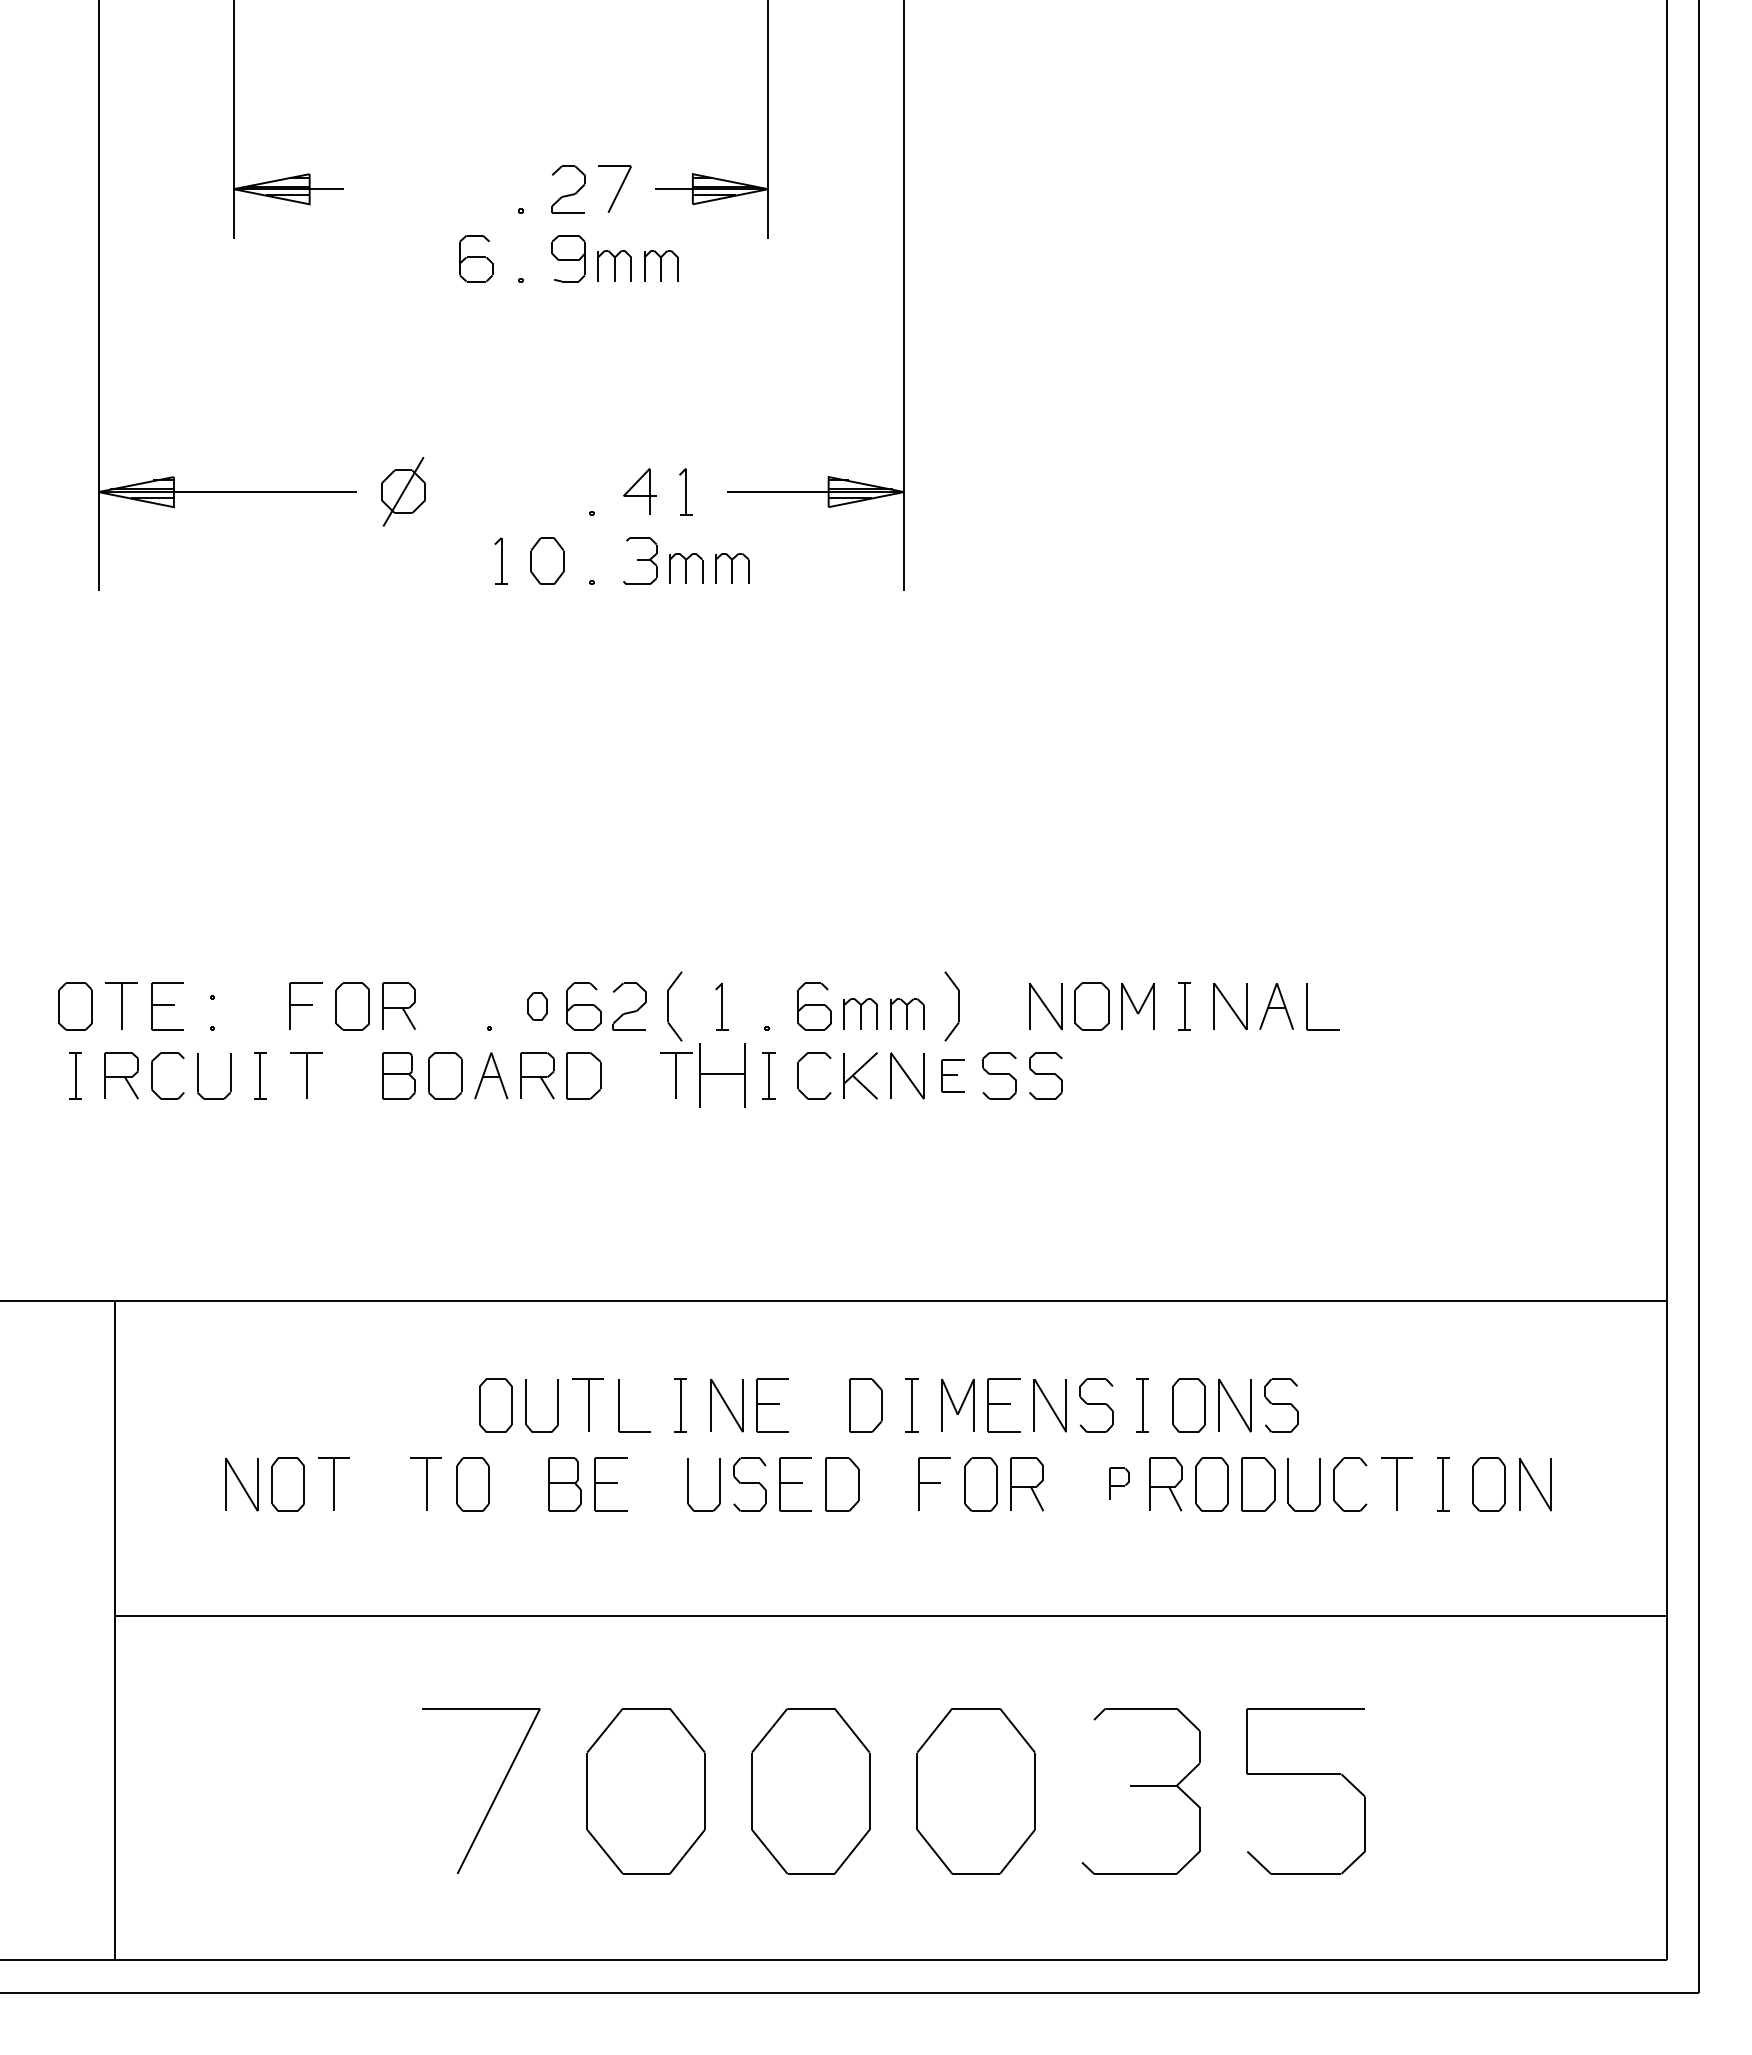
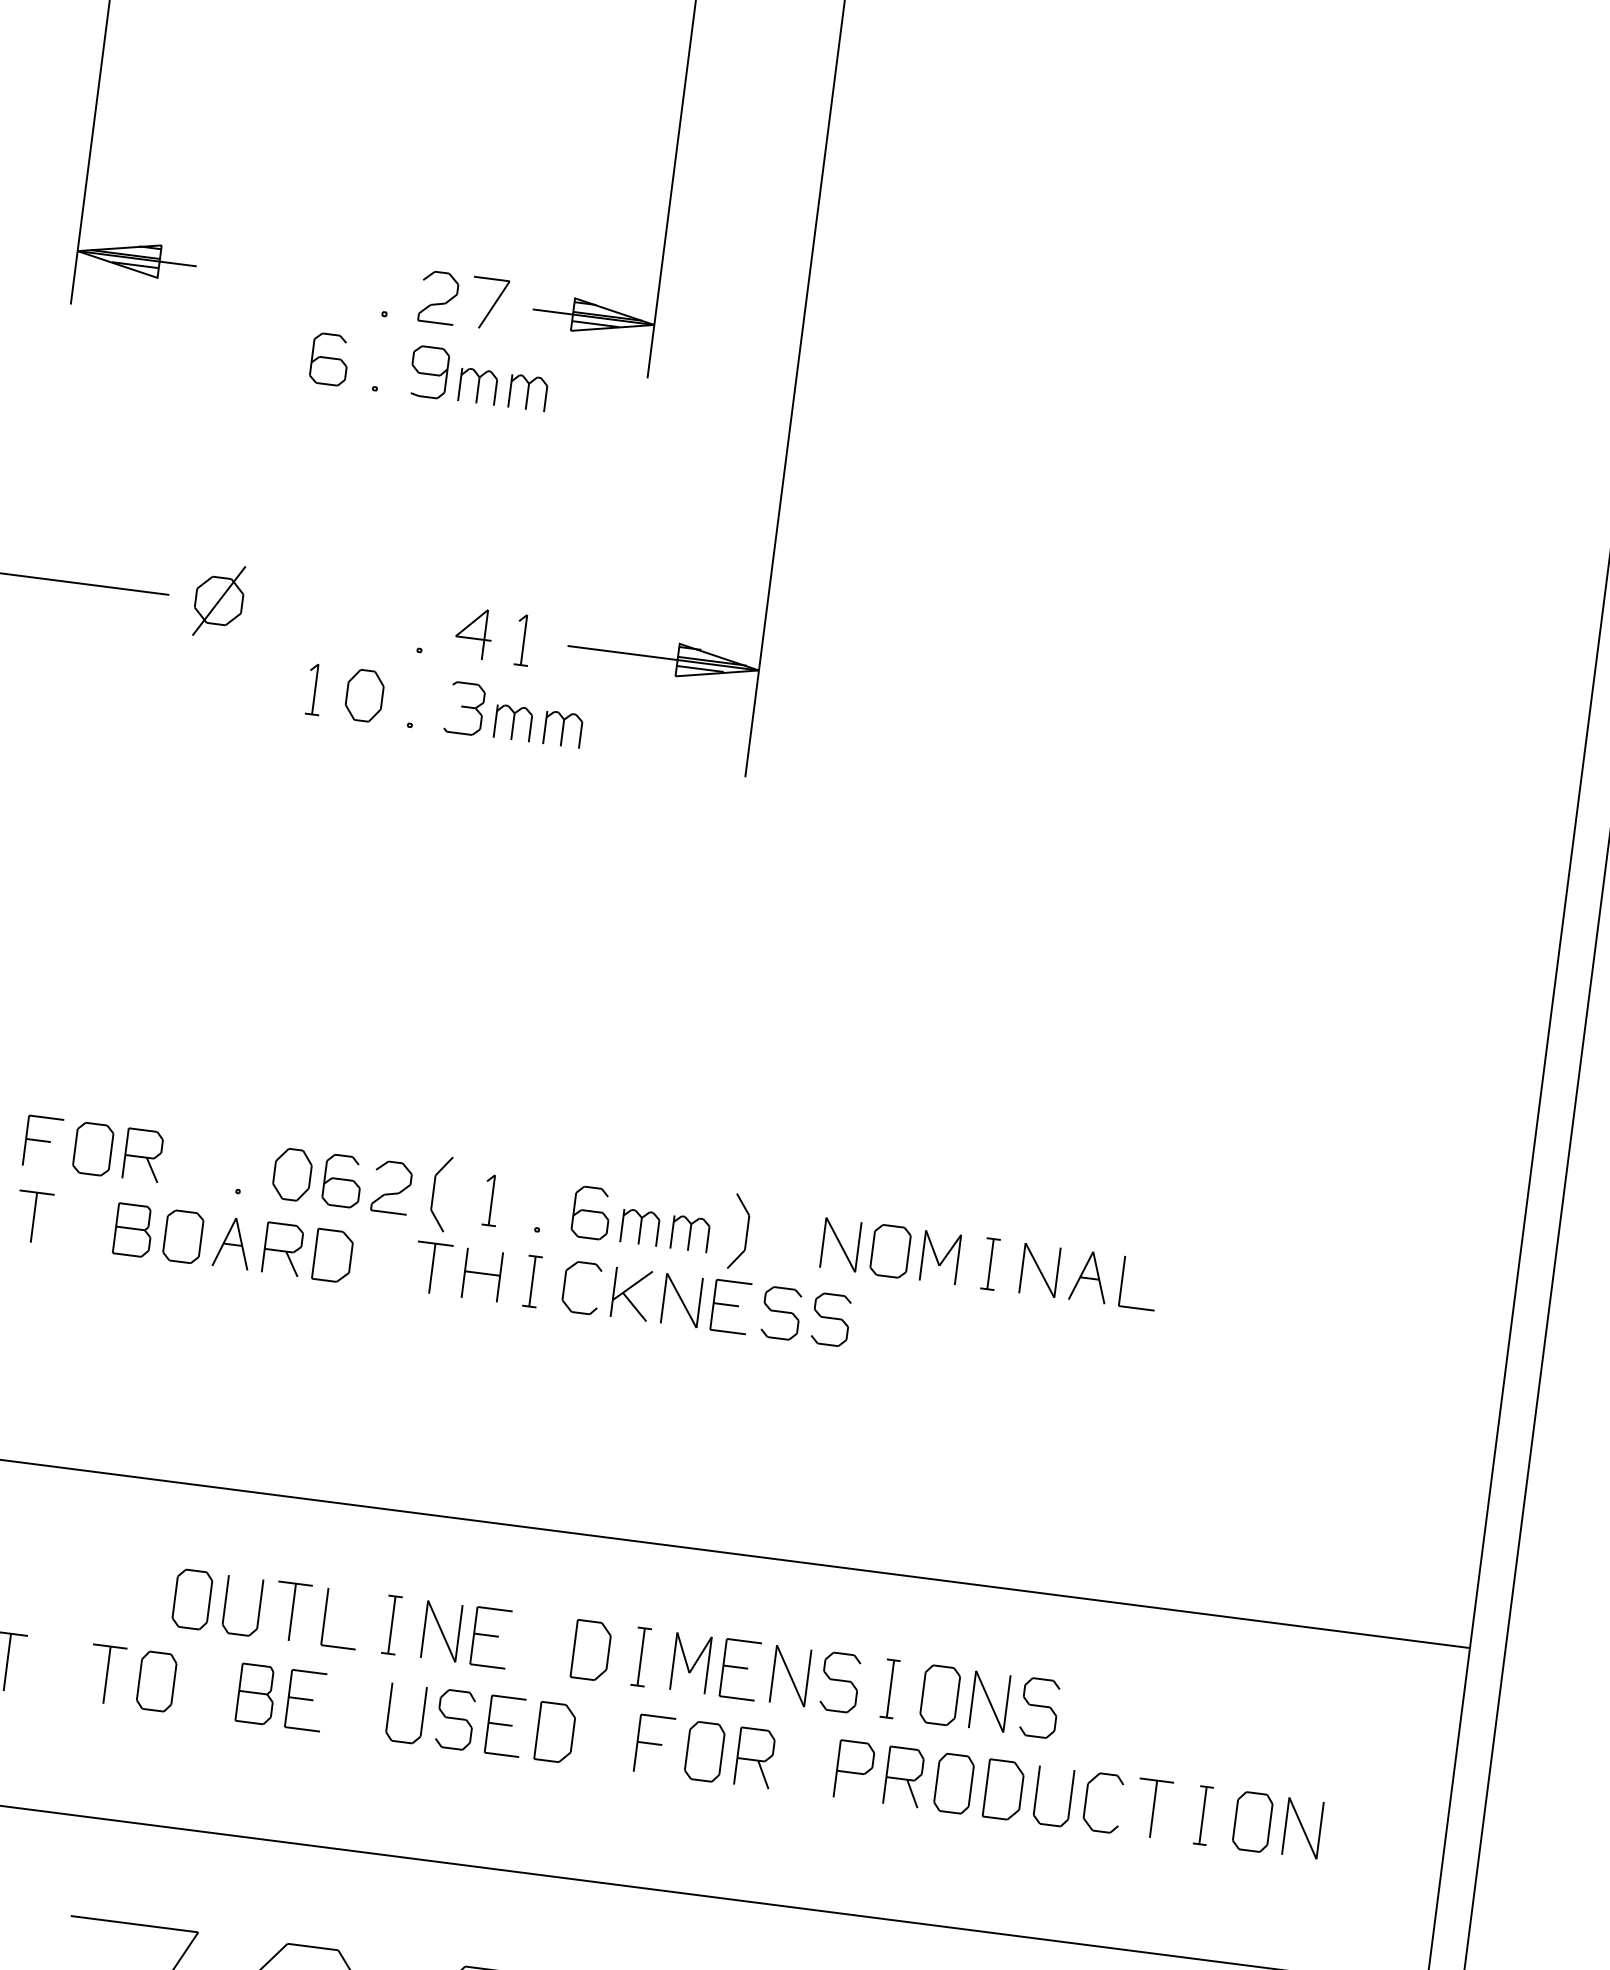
part: (537, 1006) -> (292, 1174), size x1.67
part: (722, 1075) -> (482, 1274), size x0.71
part: (952, 1075) -> (730, 1306), size x1.43
part: (1119, 1483) -> (854, 1769), size x1.67

